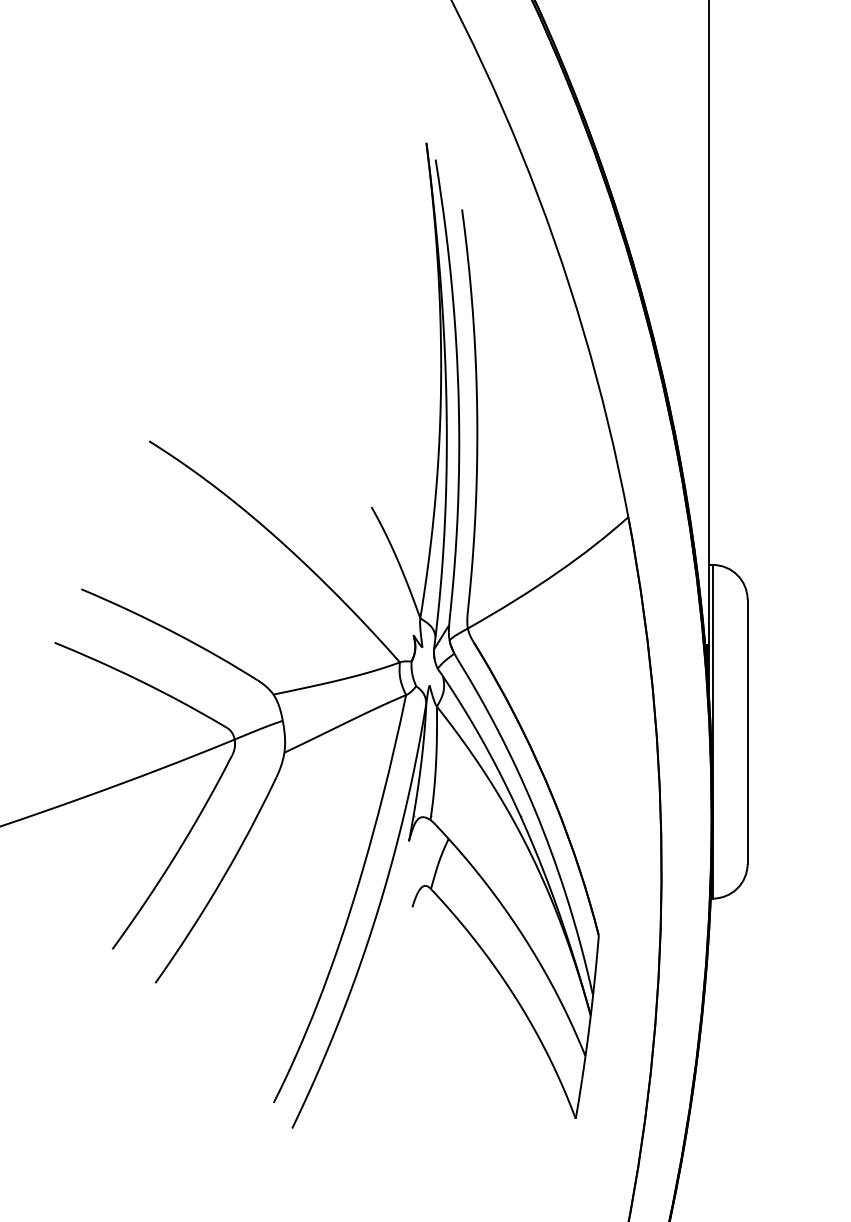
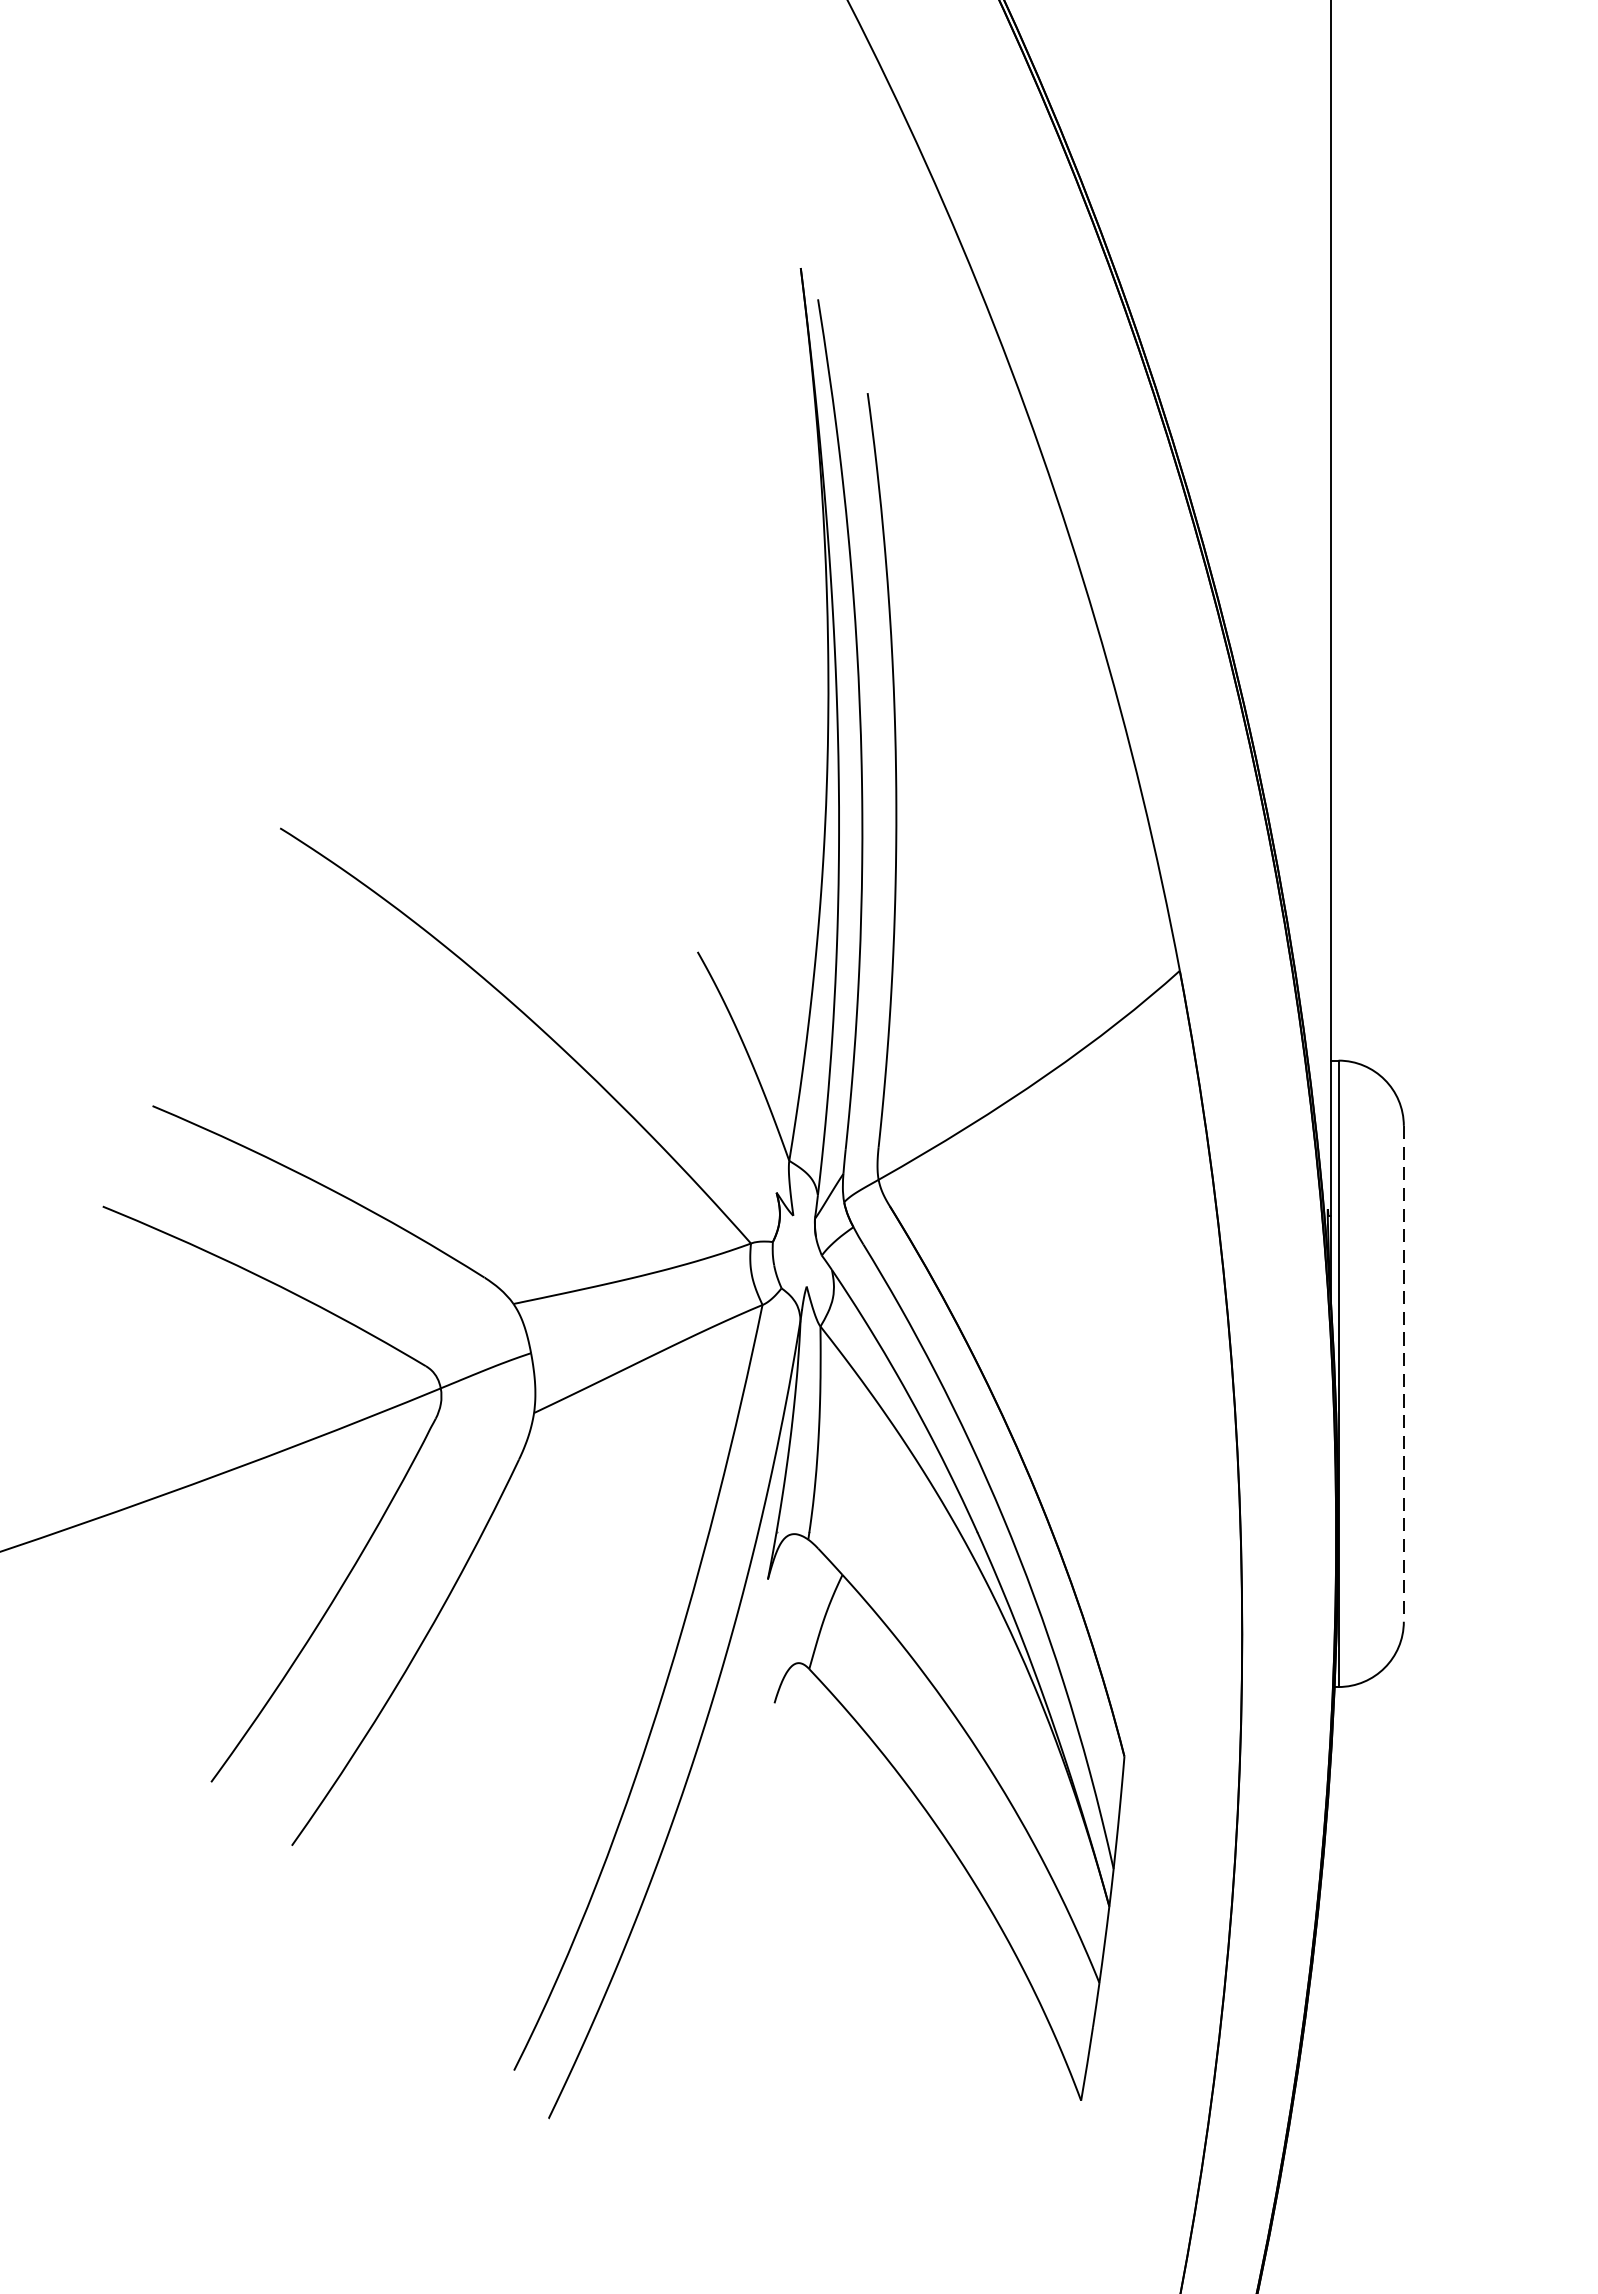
line: (747, 732) -> (1403, 1375), solid -> dashed

